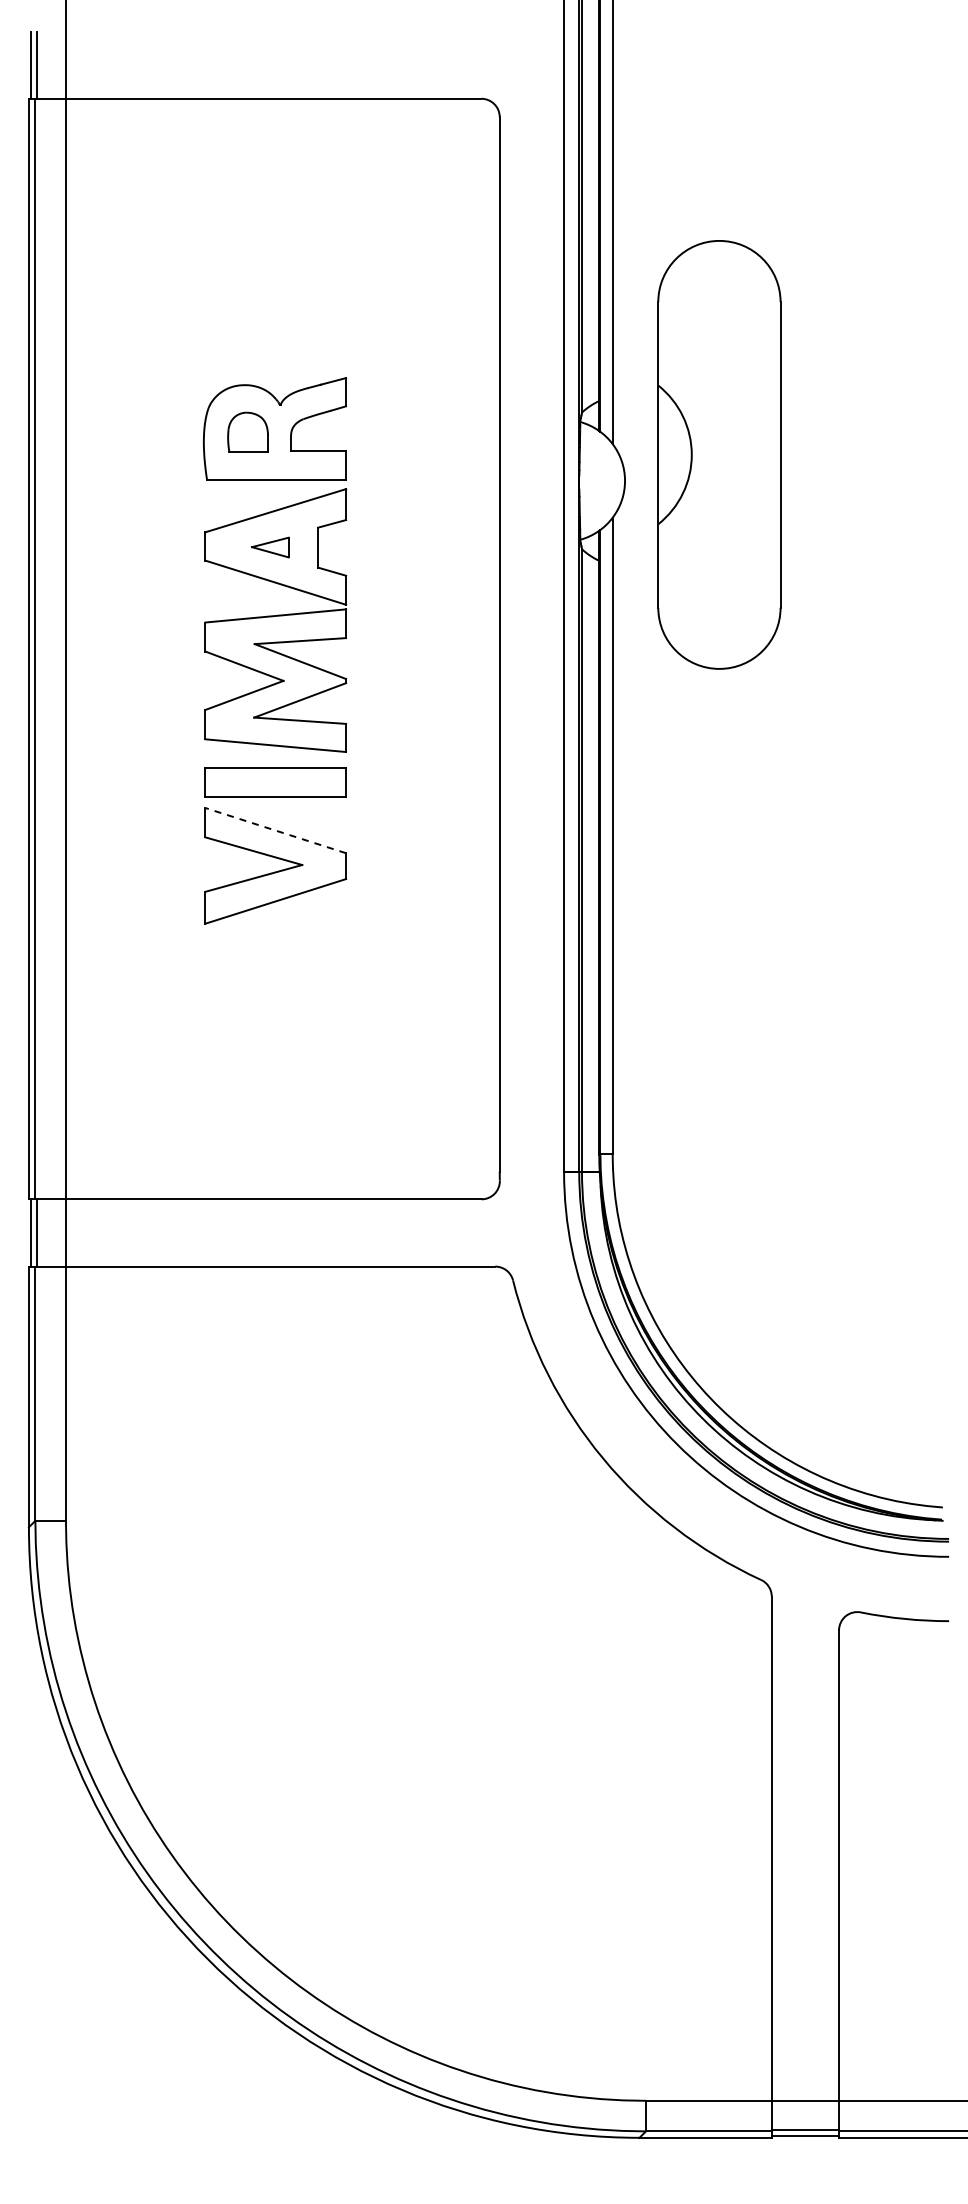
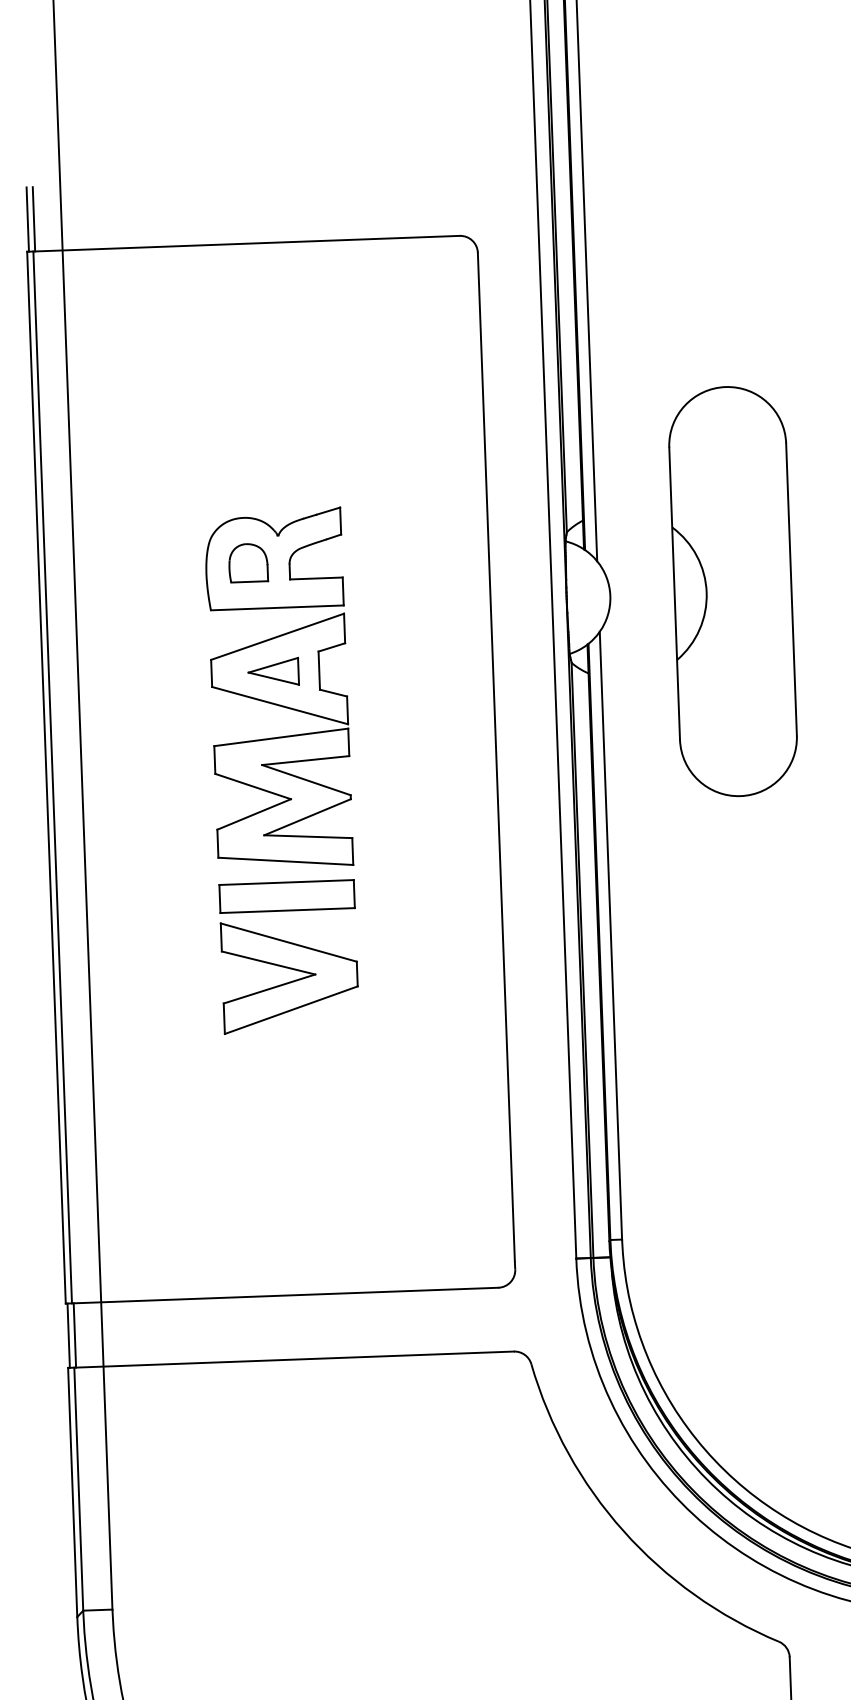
part: (719, 454) -> (733, 591), moved
part: (270, 547) -> (273, 672), size x1.43
line: (275, 830) -> (288, 942), dashed -> solid

